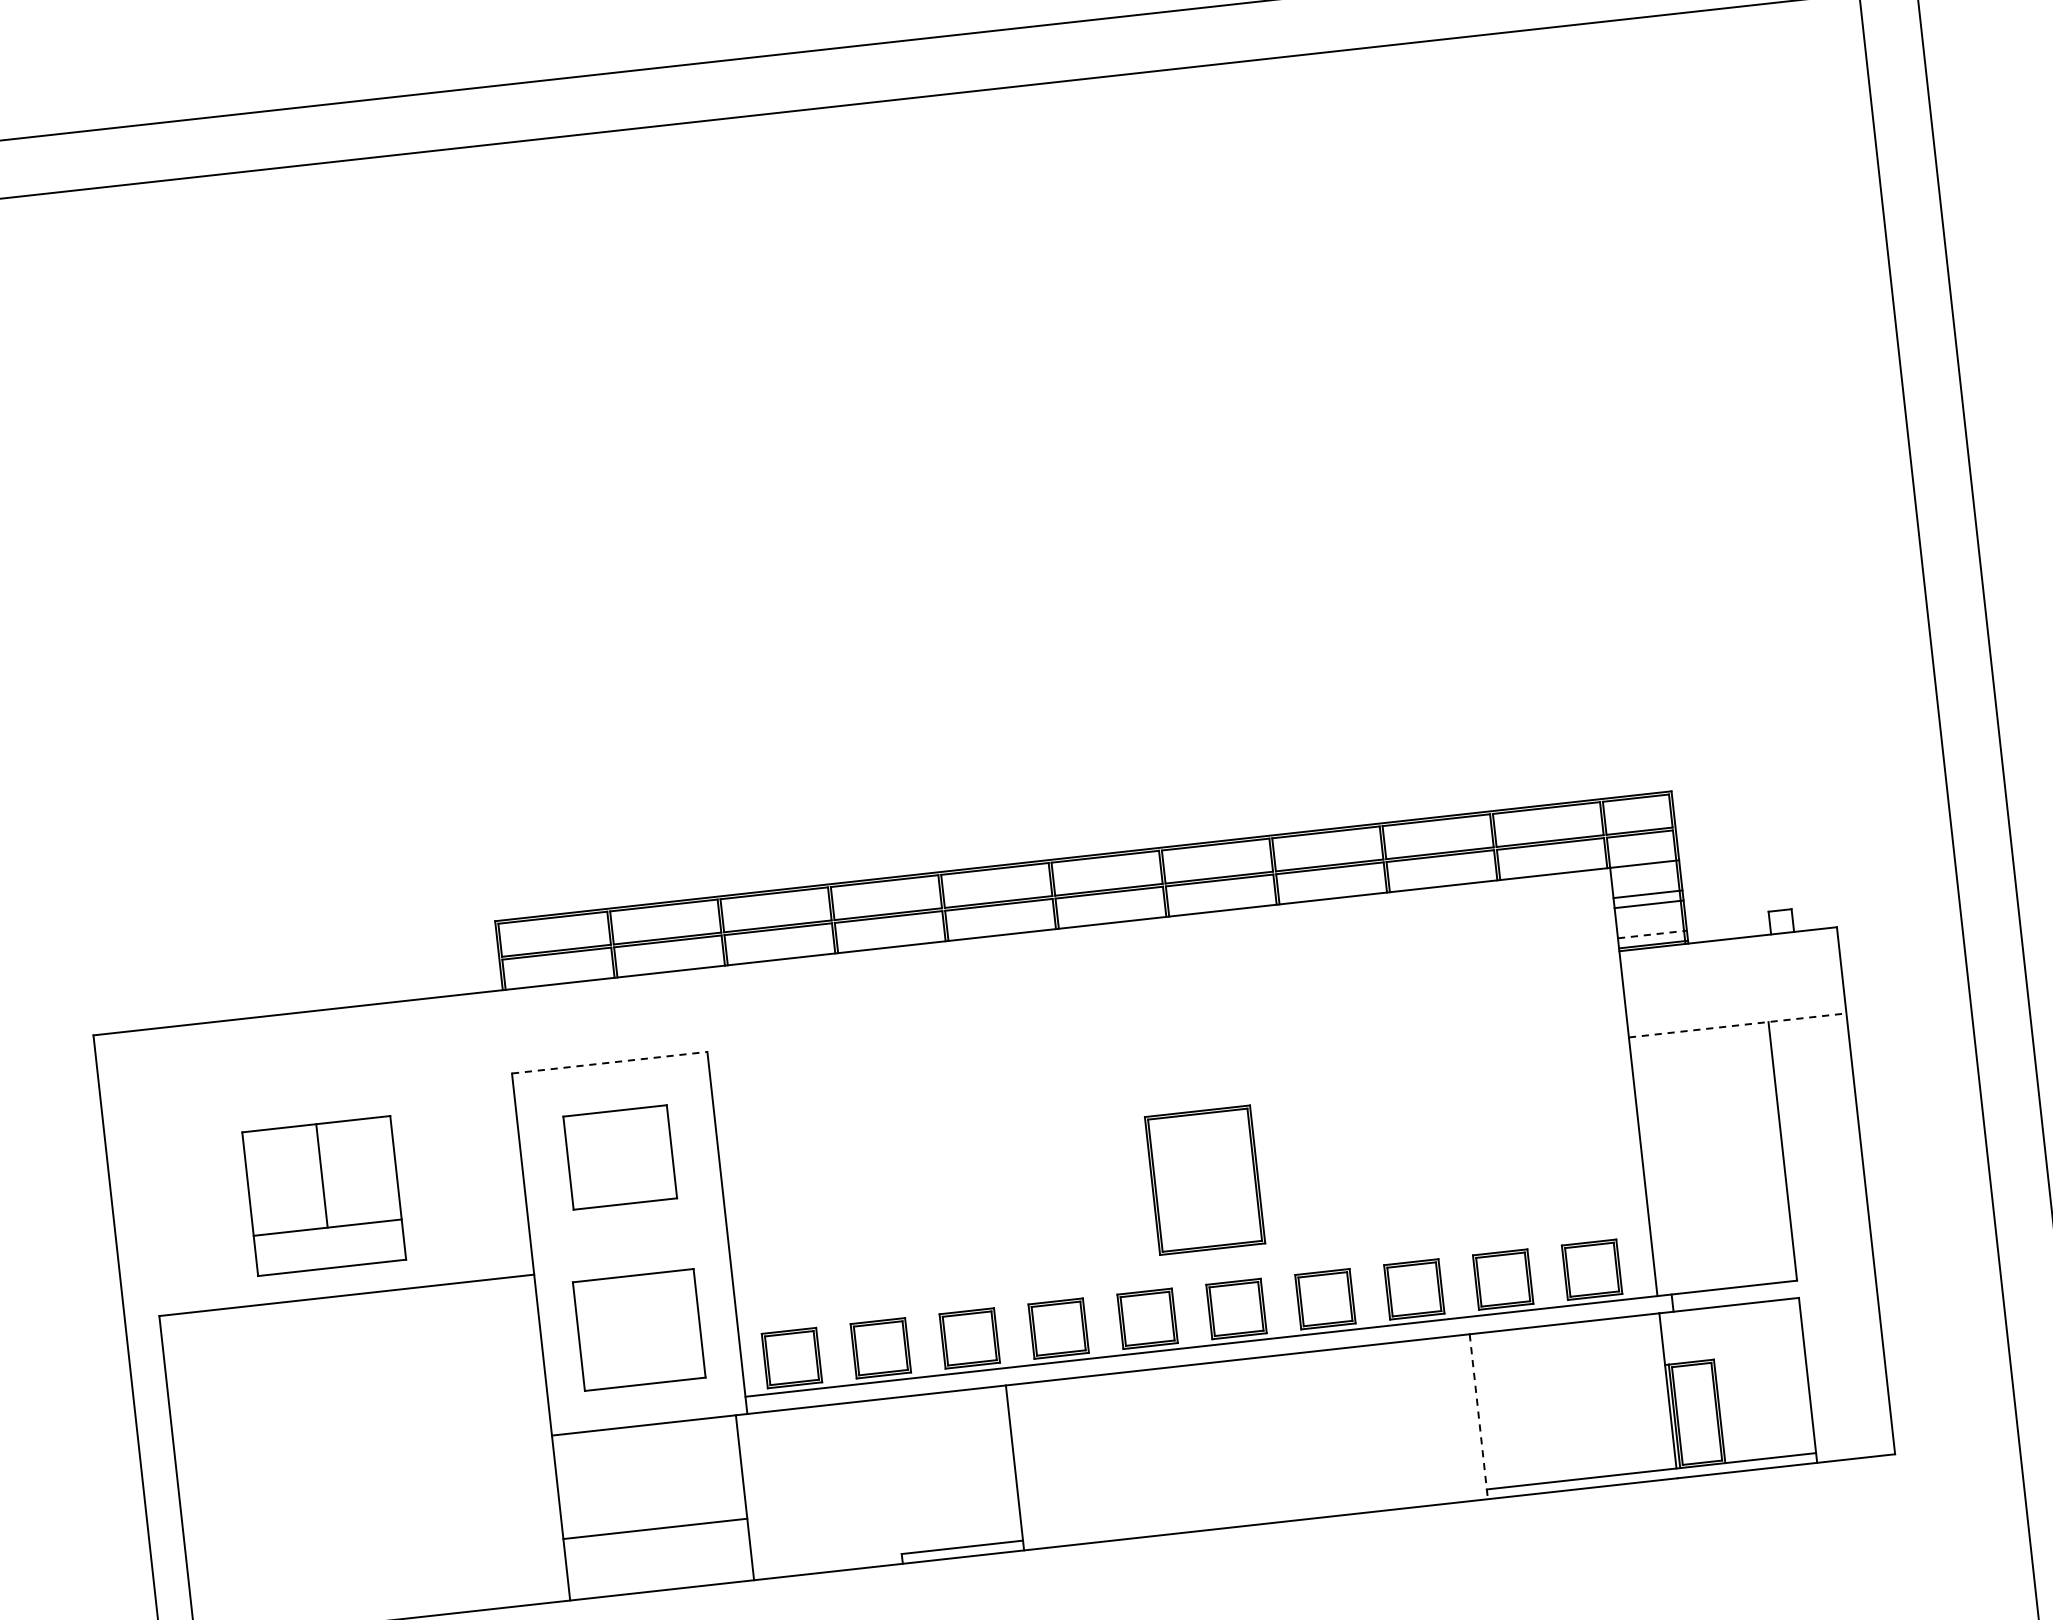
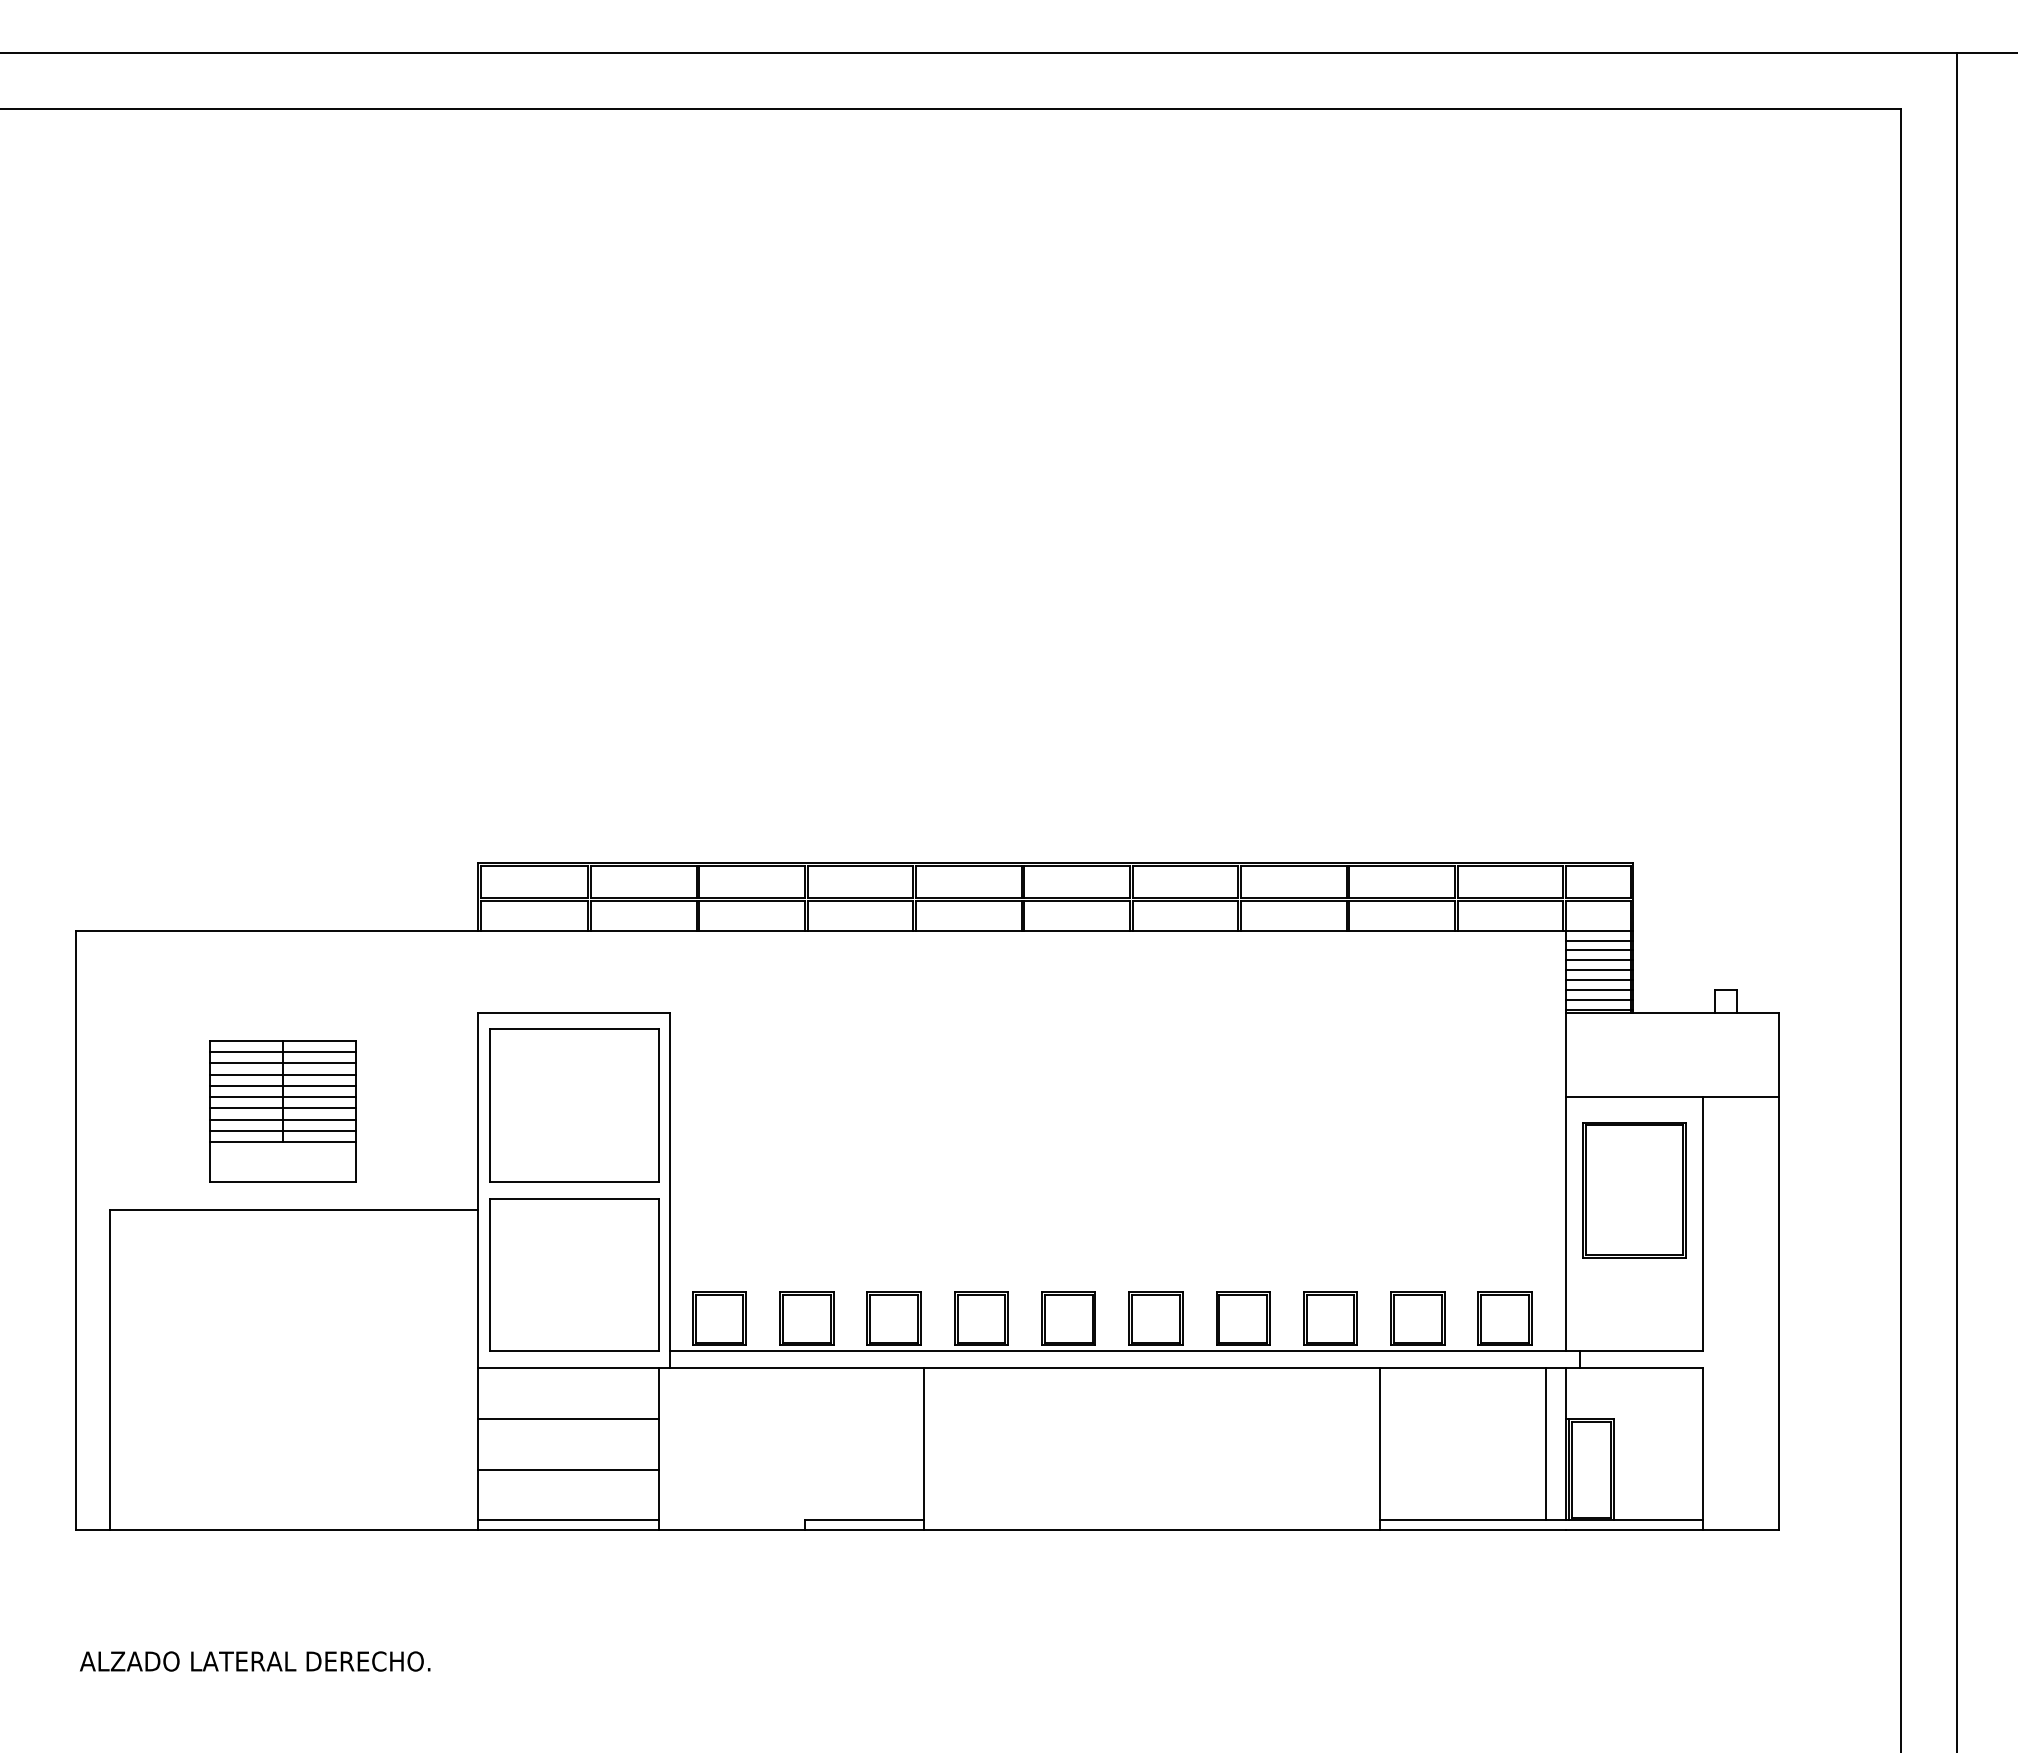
line: (1645, 874) -> (1599, 940), added
line: (1646, 884) -> (1599, 950), added
line: (1650, 914) -> (1599, 980), added
line: (1651, 923) -> (1599, 989), added
line: (1652, 934) -> (1599, 999), dashed -> solid
line: (1737, 1025) -> (1672, 1097), dashed -> solid
line: (609, 1062) -> (574, 1012), dashed -> solid
line: (317, 1136) -> (282, 1052), added
line: (318, 1147) -> (282, 1063), added
part: (620, 1157) -> (574, 1105), size x1.67
line: (319, 1158) -> (282, 1074), added
line: (320, 1169) -> (282, 1085), added
part: (1205, 1180) -> (1634, 1190), moved
line: (322, 1182) -> (282, 1097), added
line: (323, 1193) -> (282, 1108), added
line: (324, 1204) -> (282, 1119), added
line: (325, 1216) -> (282, 1131), added
part: (639, 1329) -> (574, 1274), size x1.43
line: (1648, 1393) -> (1546, 1444), added
line: (1478, 1417) -> (1379, 1449), dashed -> solid
line: (649, 1476) -> (568, 1418), added
line: (660, 1580) -> (568, 1520), added

